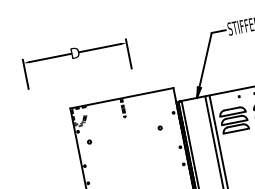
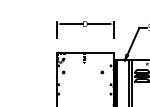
part: (77, 62) -> (85, 29), moved

